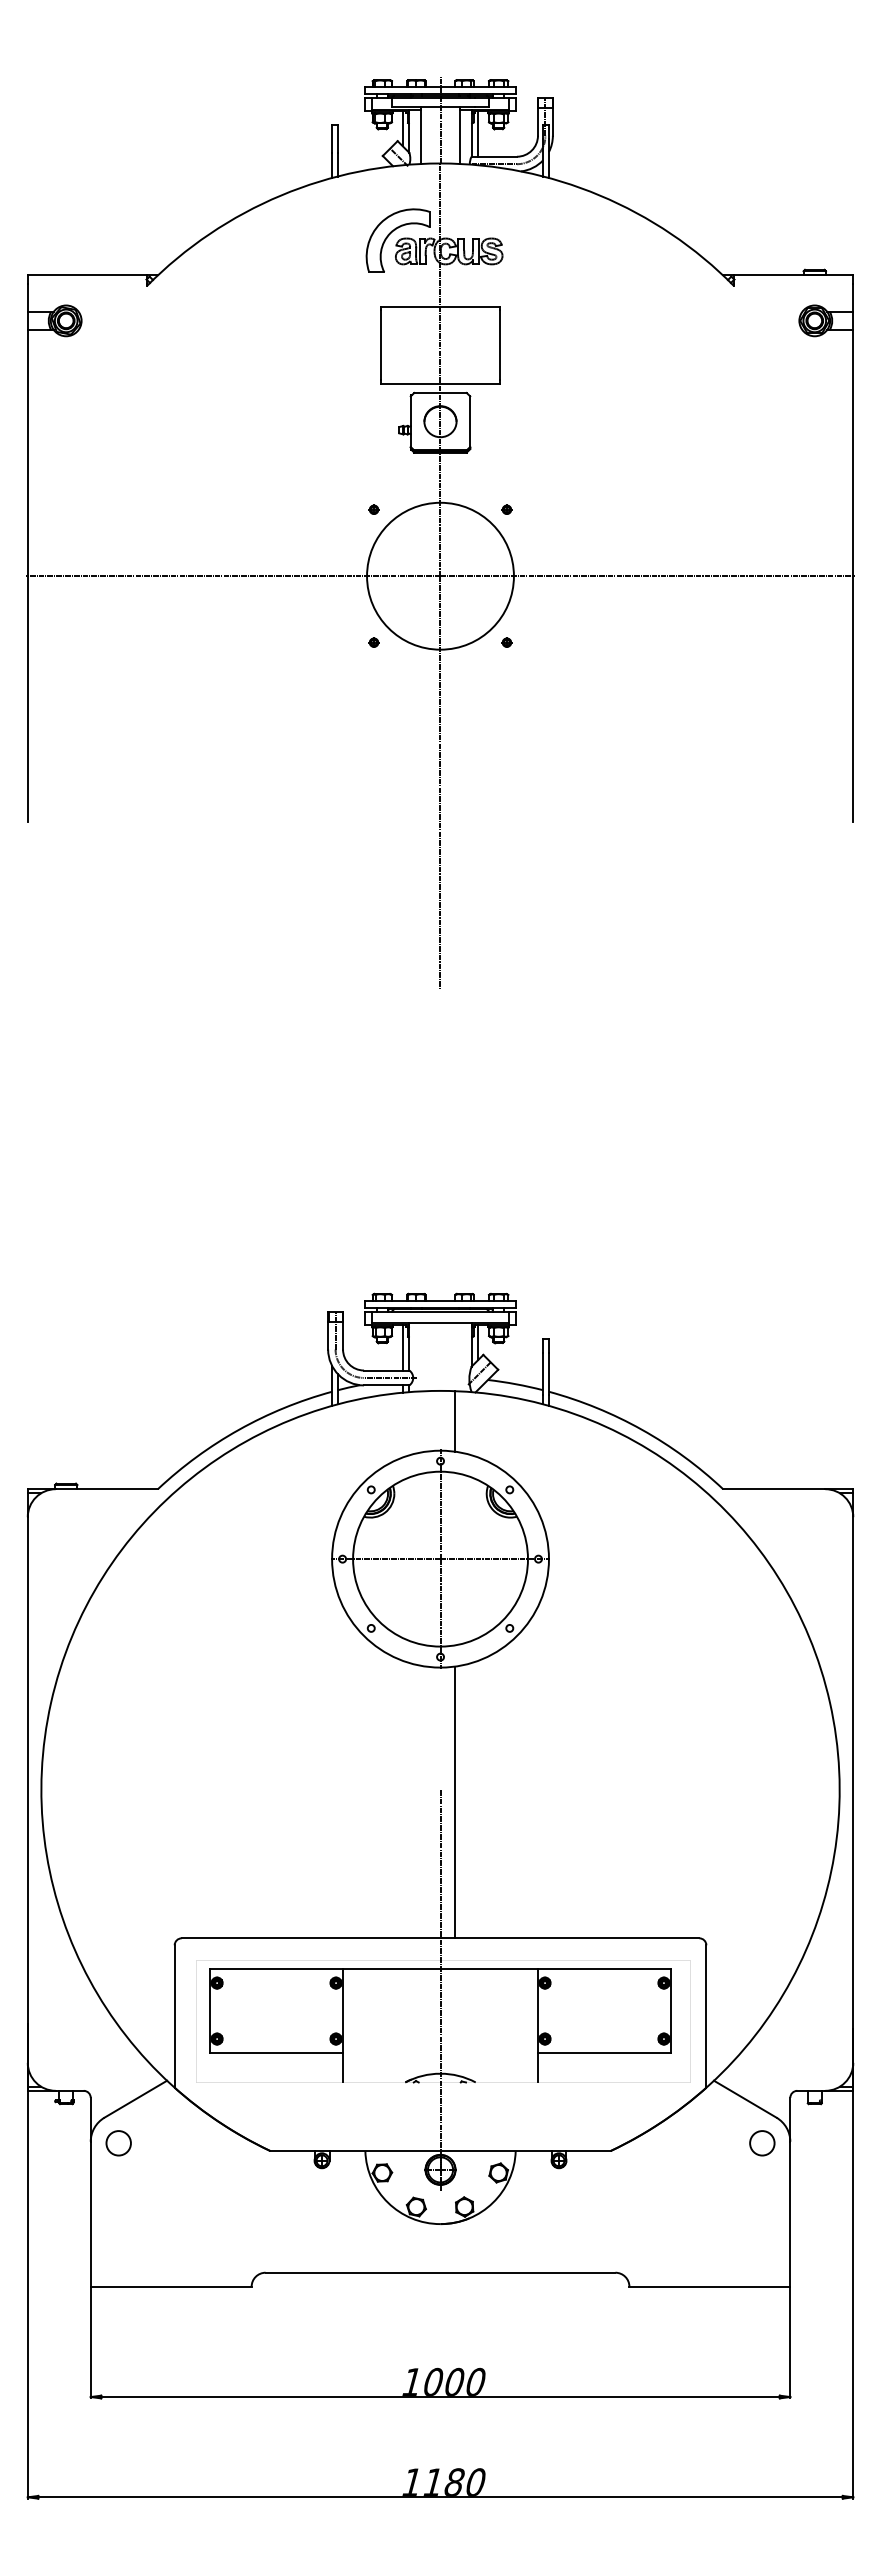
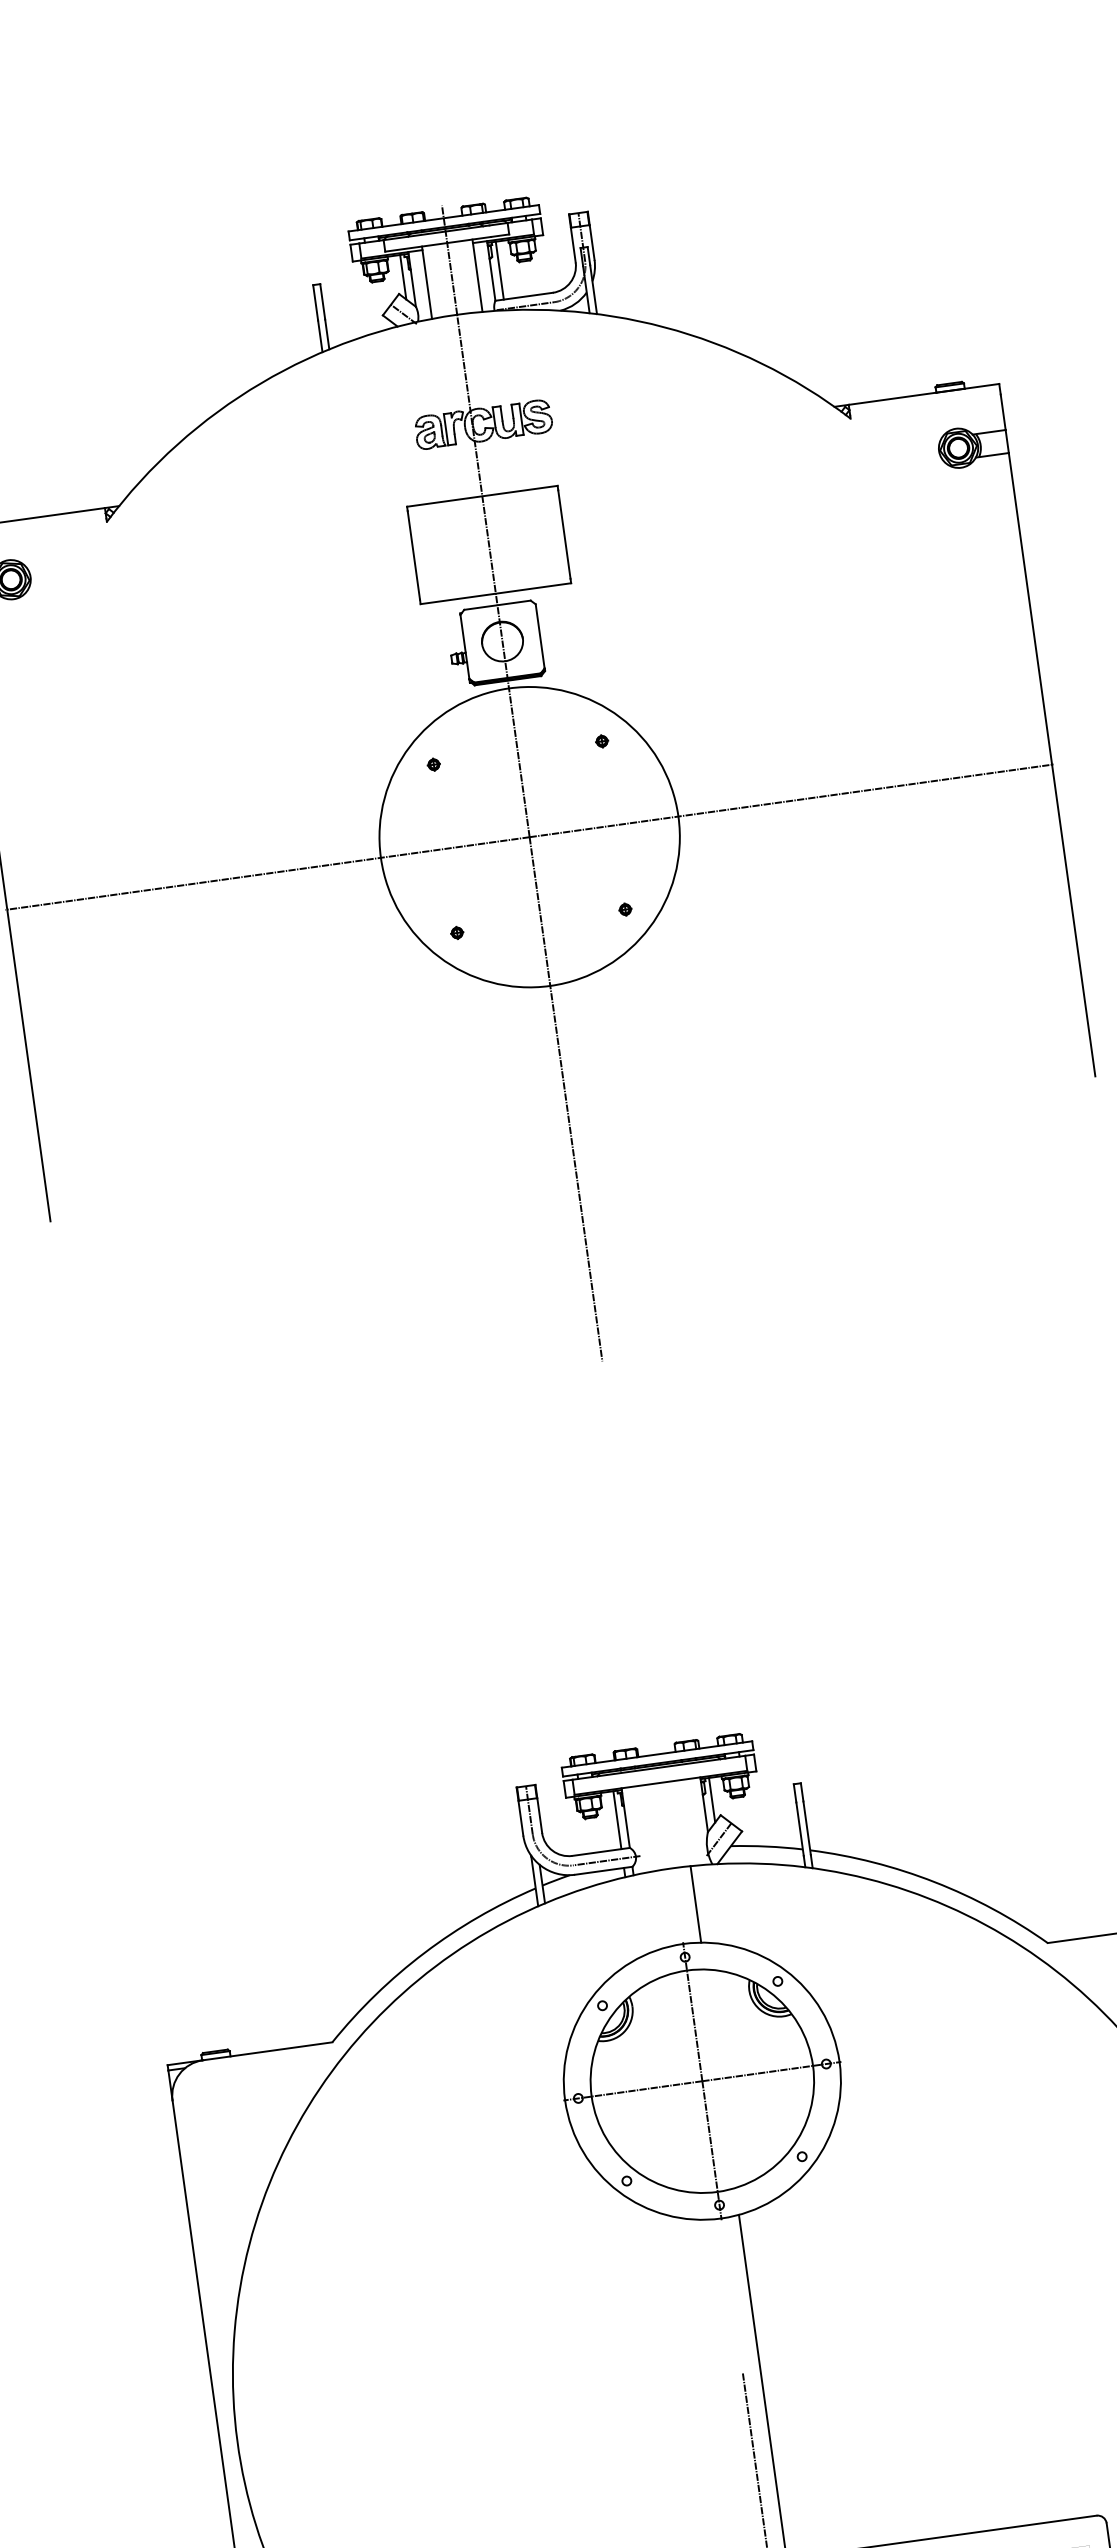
part: (391, 233) -> (407, 411), removed
circle: (440, 575) -> (529, 836), size x1.6

